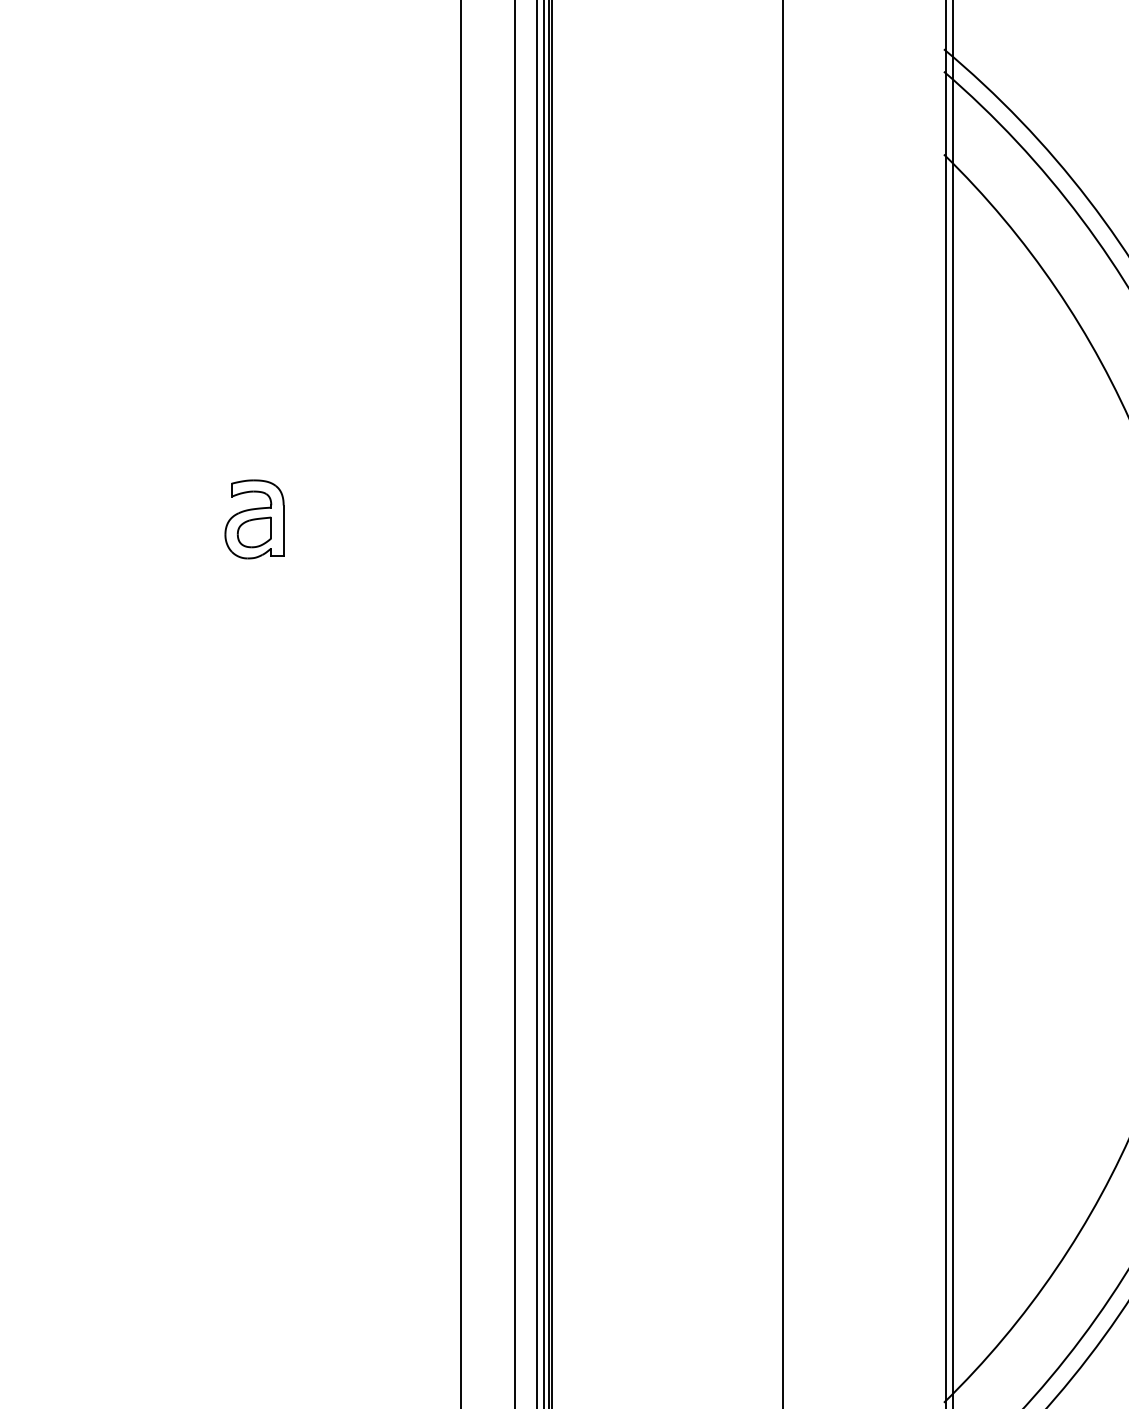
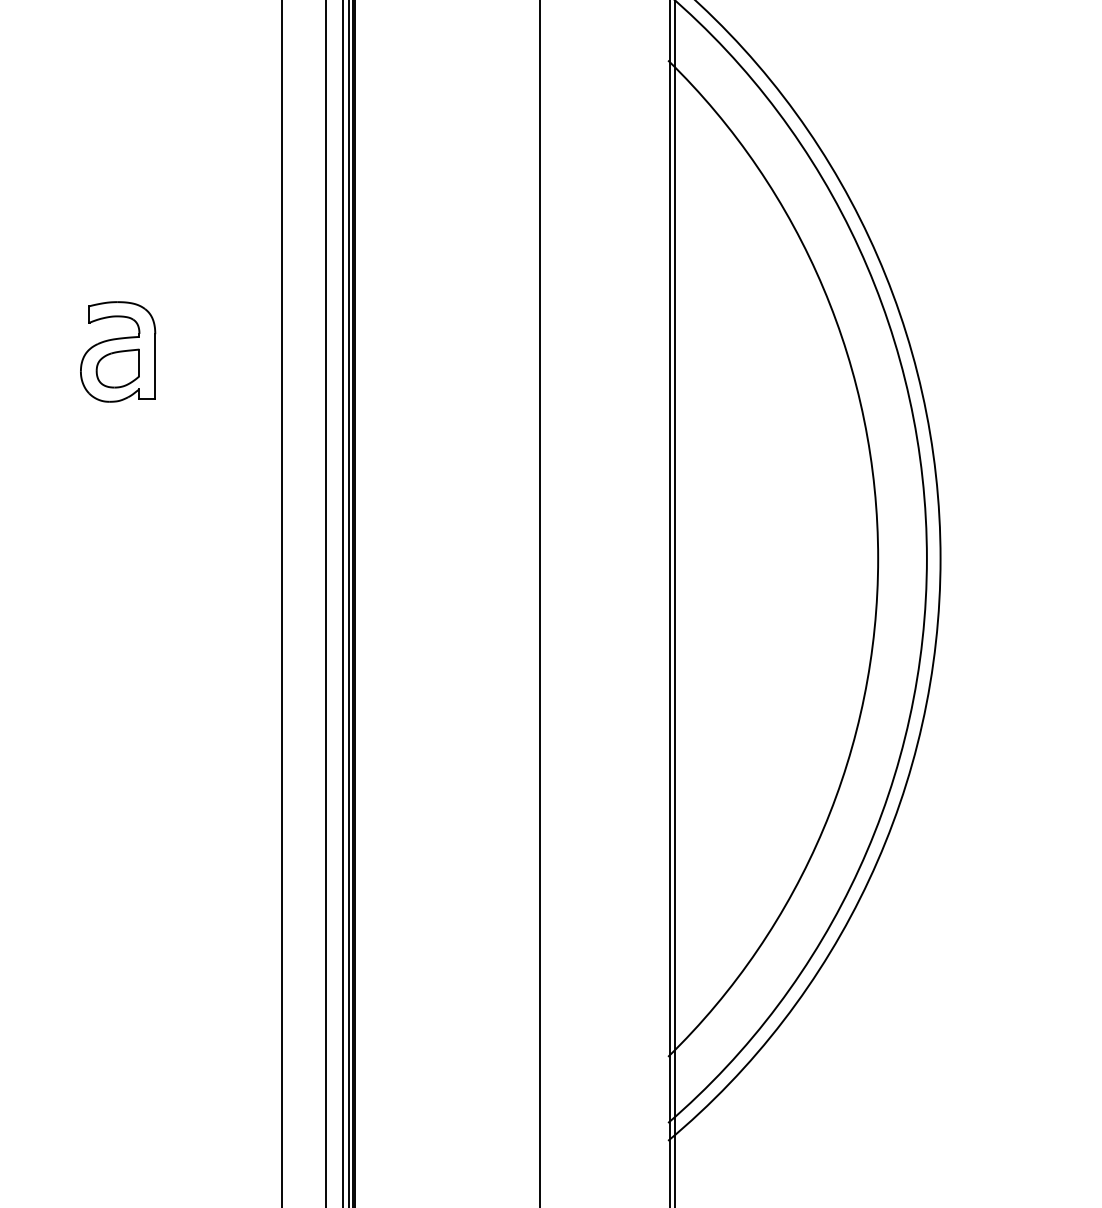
part: (254, 519) -> (117, 351), size x1.6

